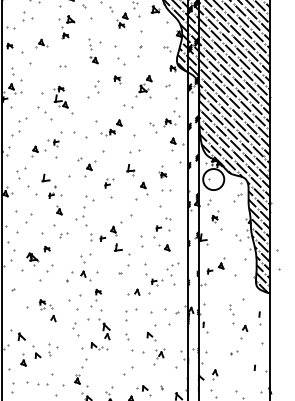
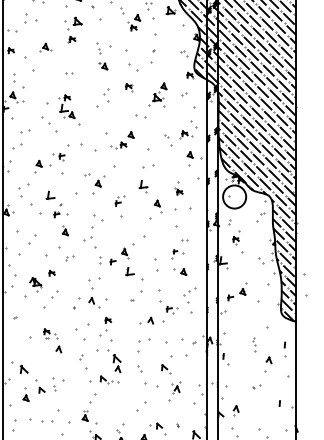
part: (166, 190) -> (182, 209), size x1.6
part: (161, 231) -> (177, 253), size x0.7
part: (231, 314) -> (254, 345), size x0.6

